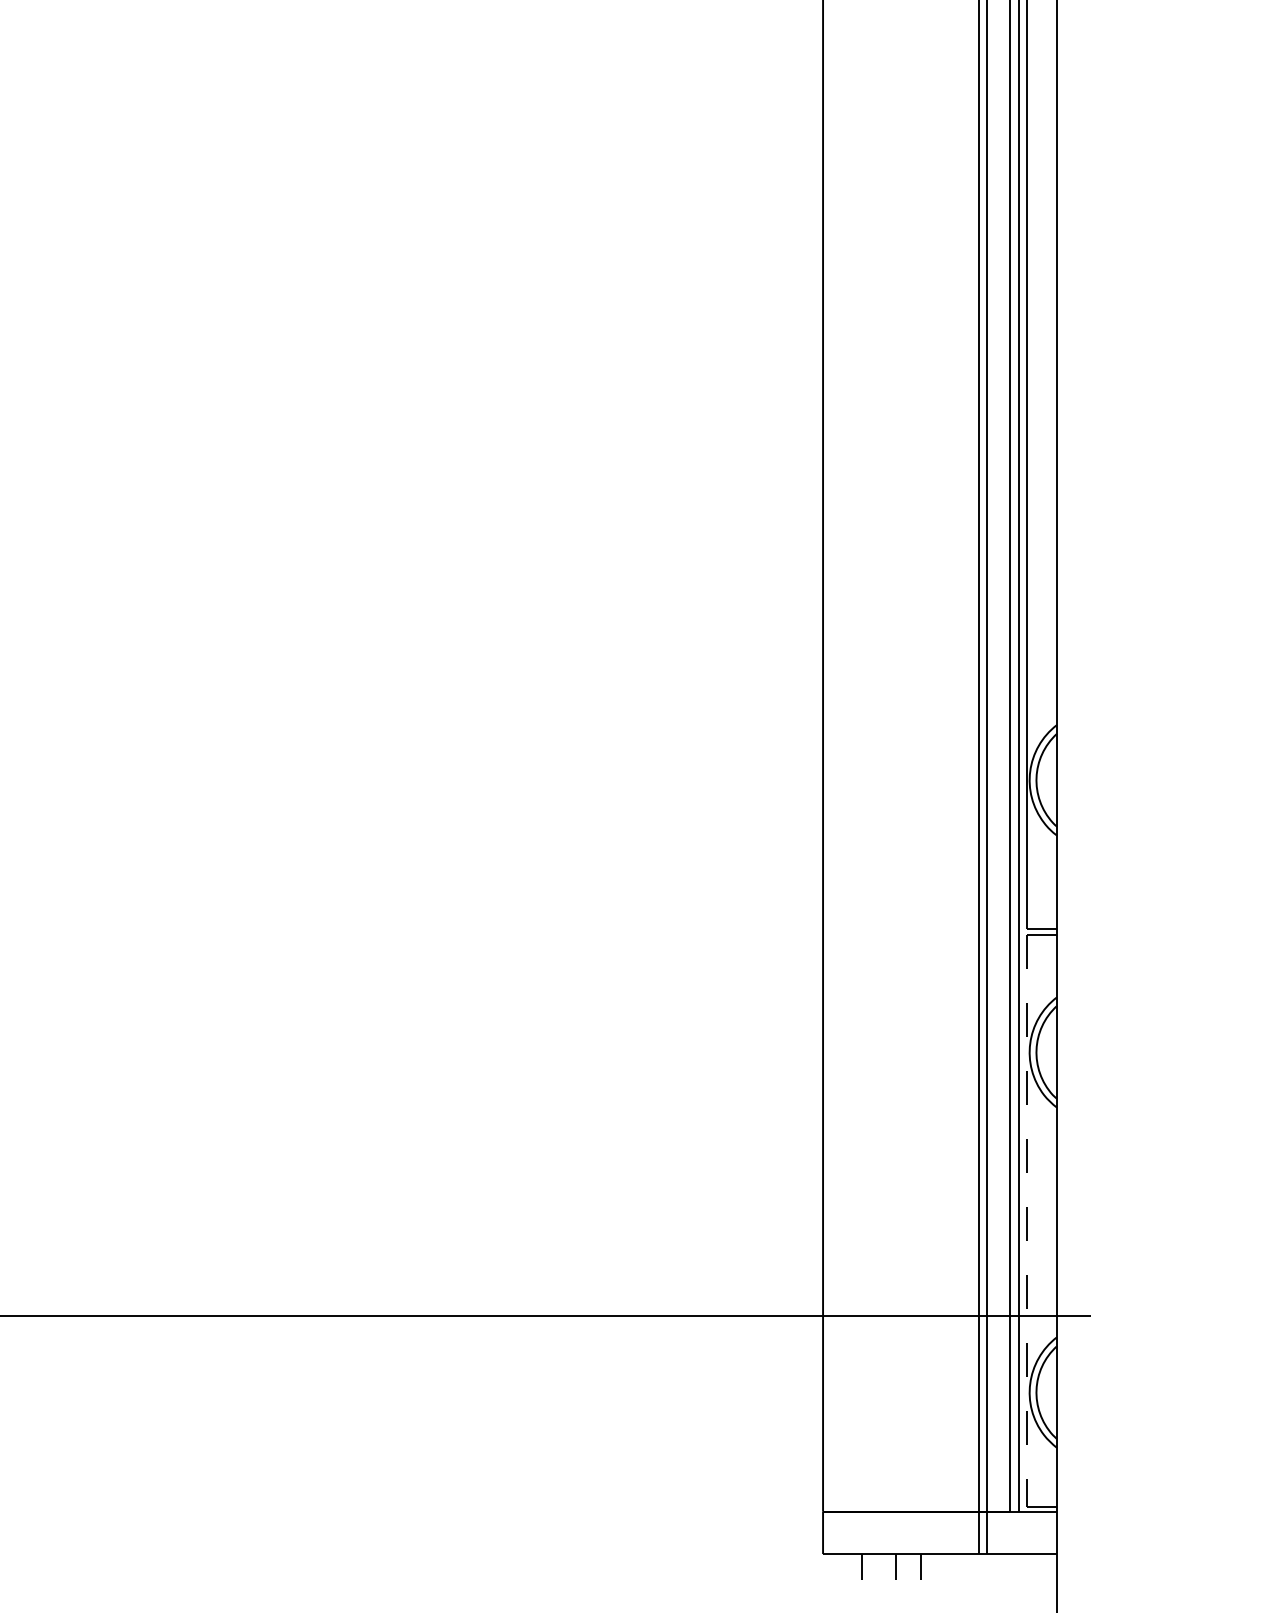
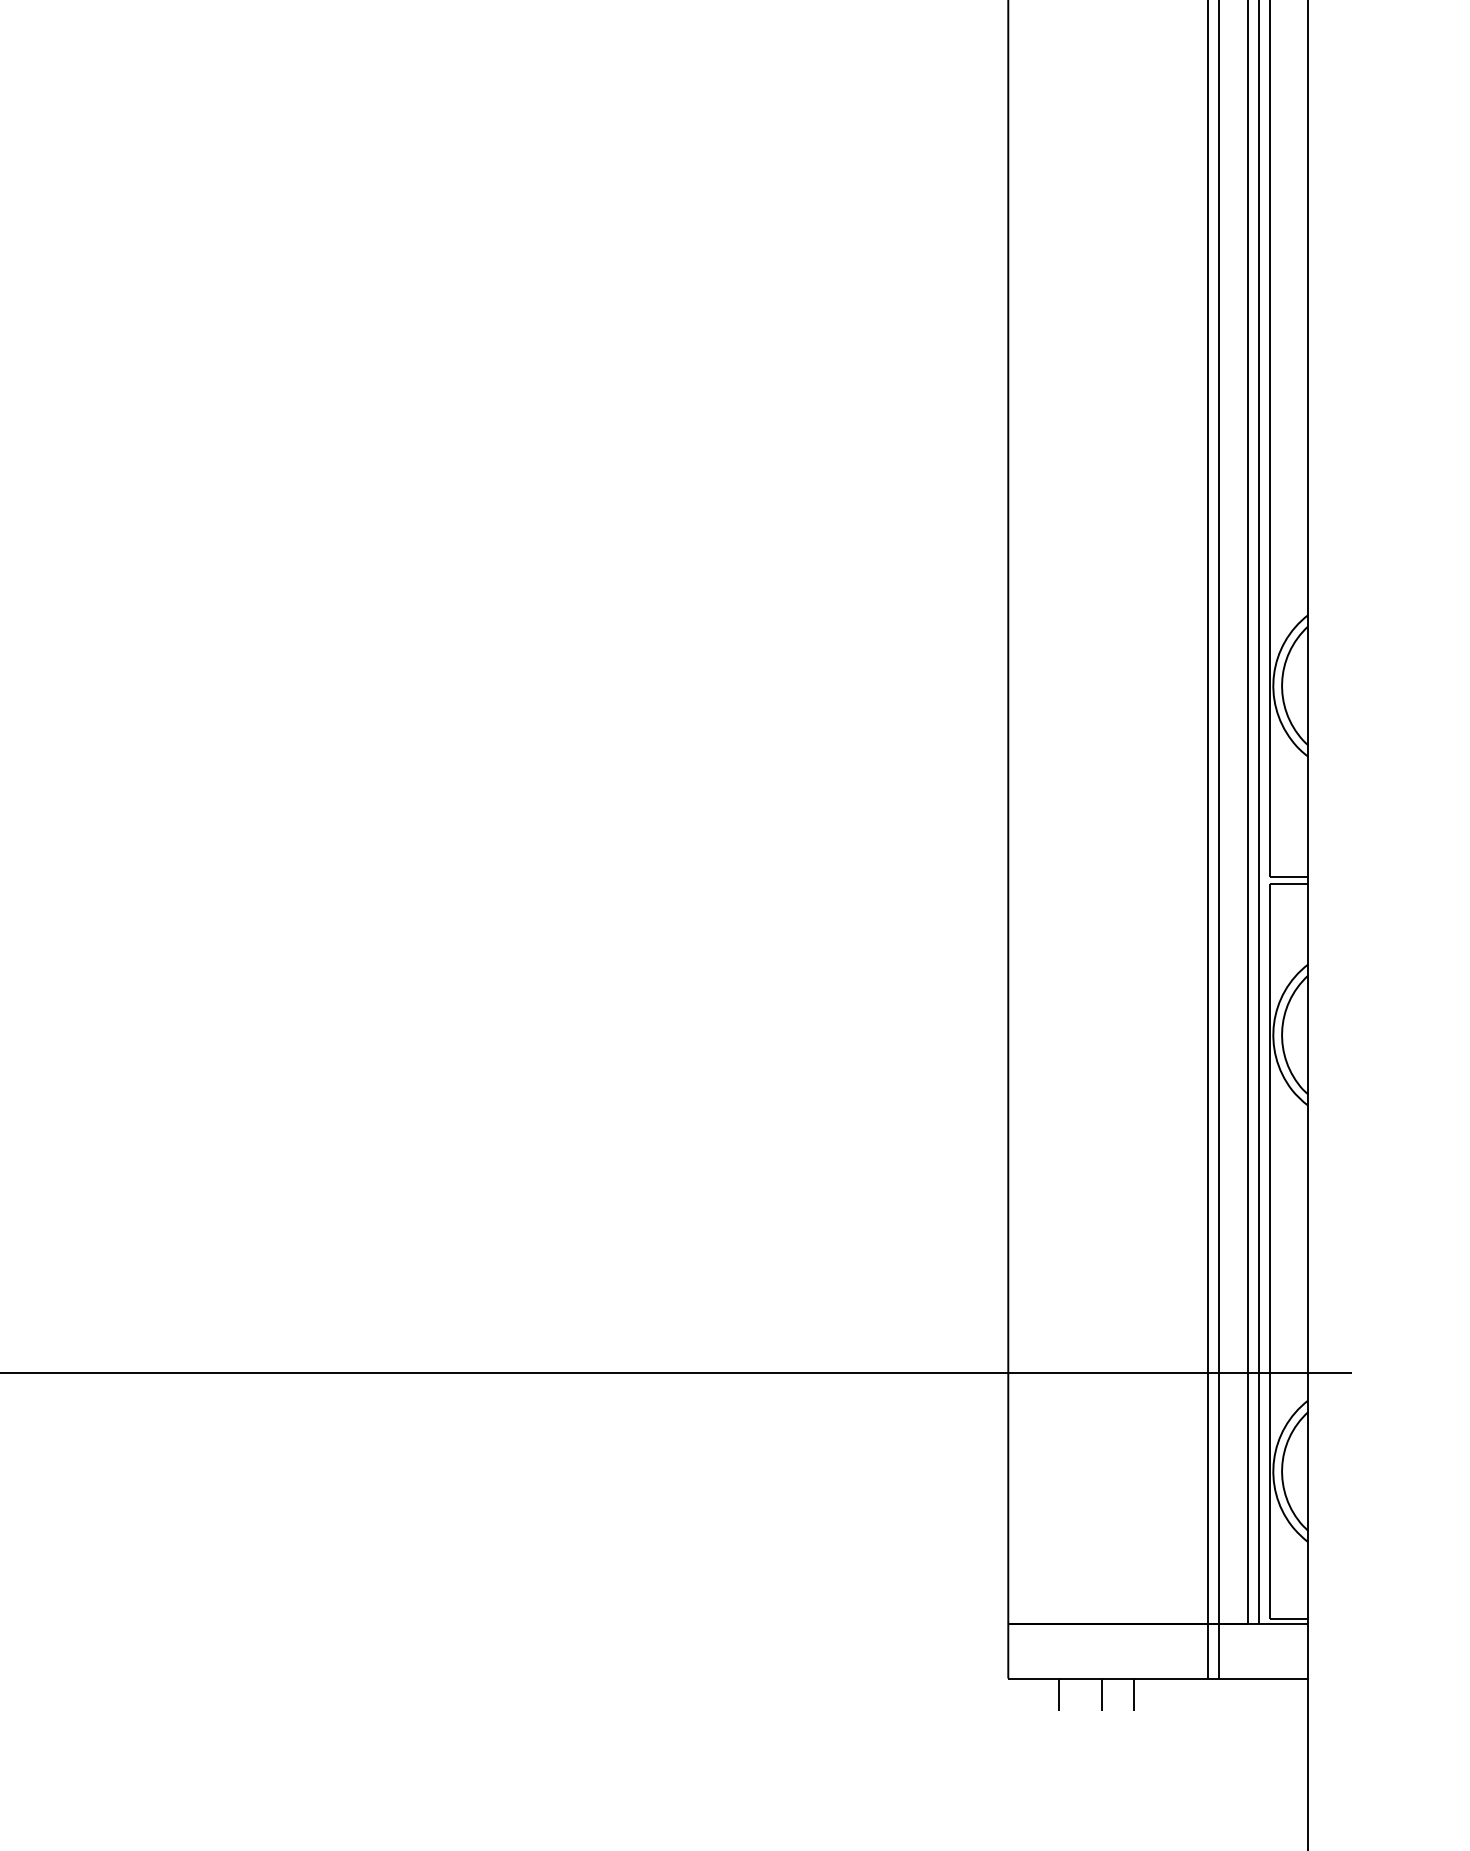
line: (1027, 1221) -> (1270, 1251), dashed -> solid

